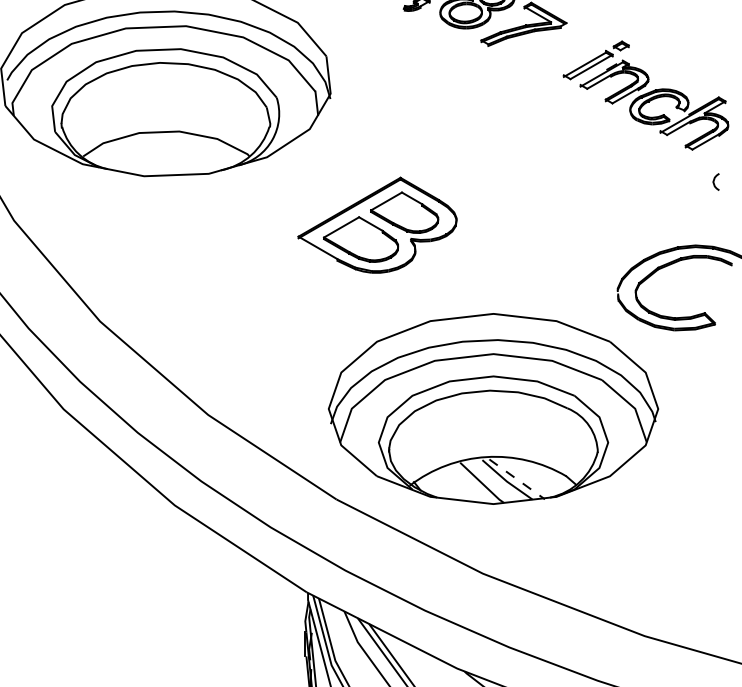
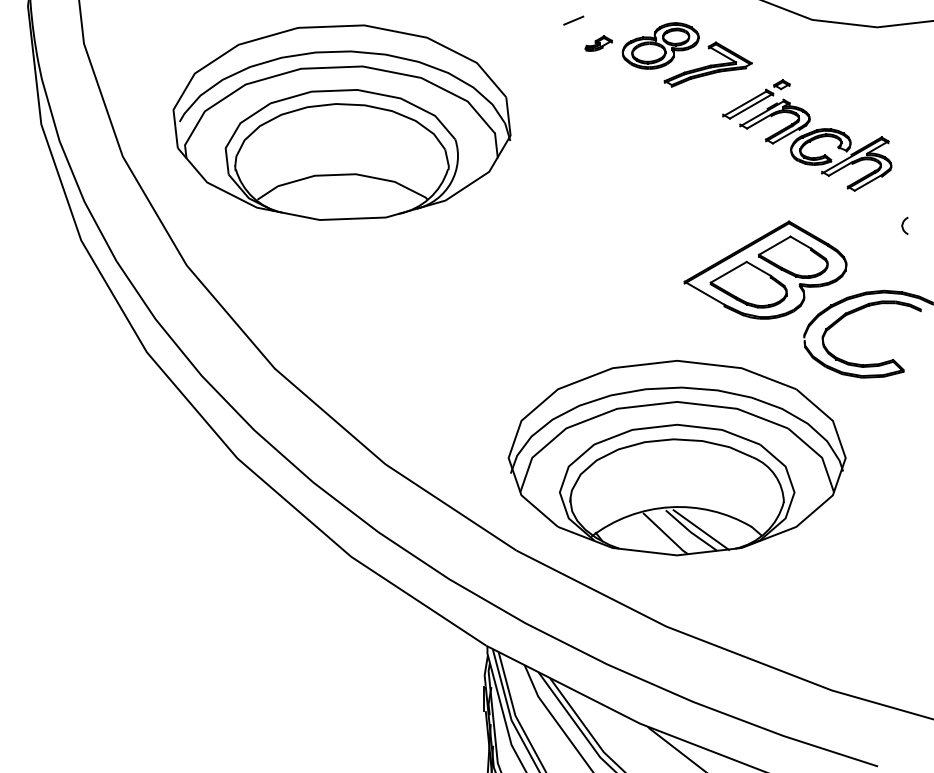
part: (646, 95) -> (807, 135), moved
part: (377, 224) -> (765, 269), moved
line: (516, 478) -> (700, 529), dashed -> solid

